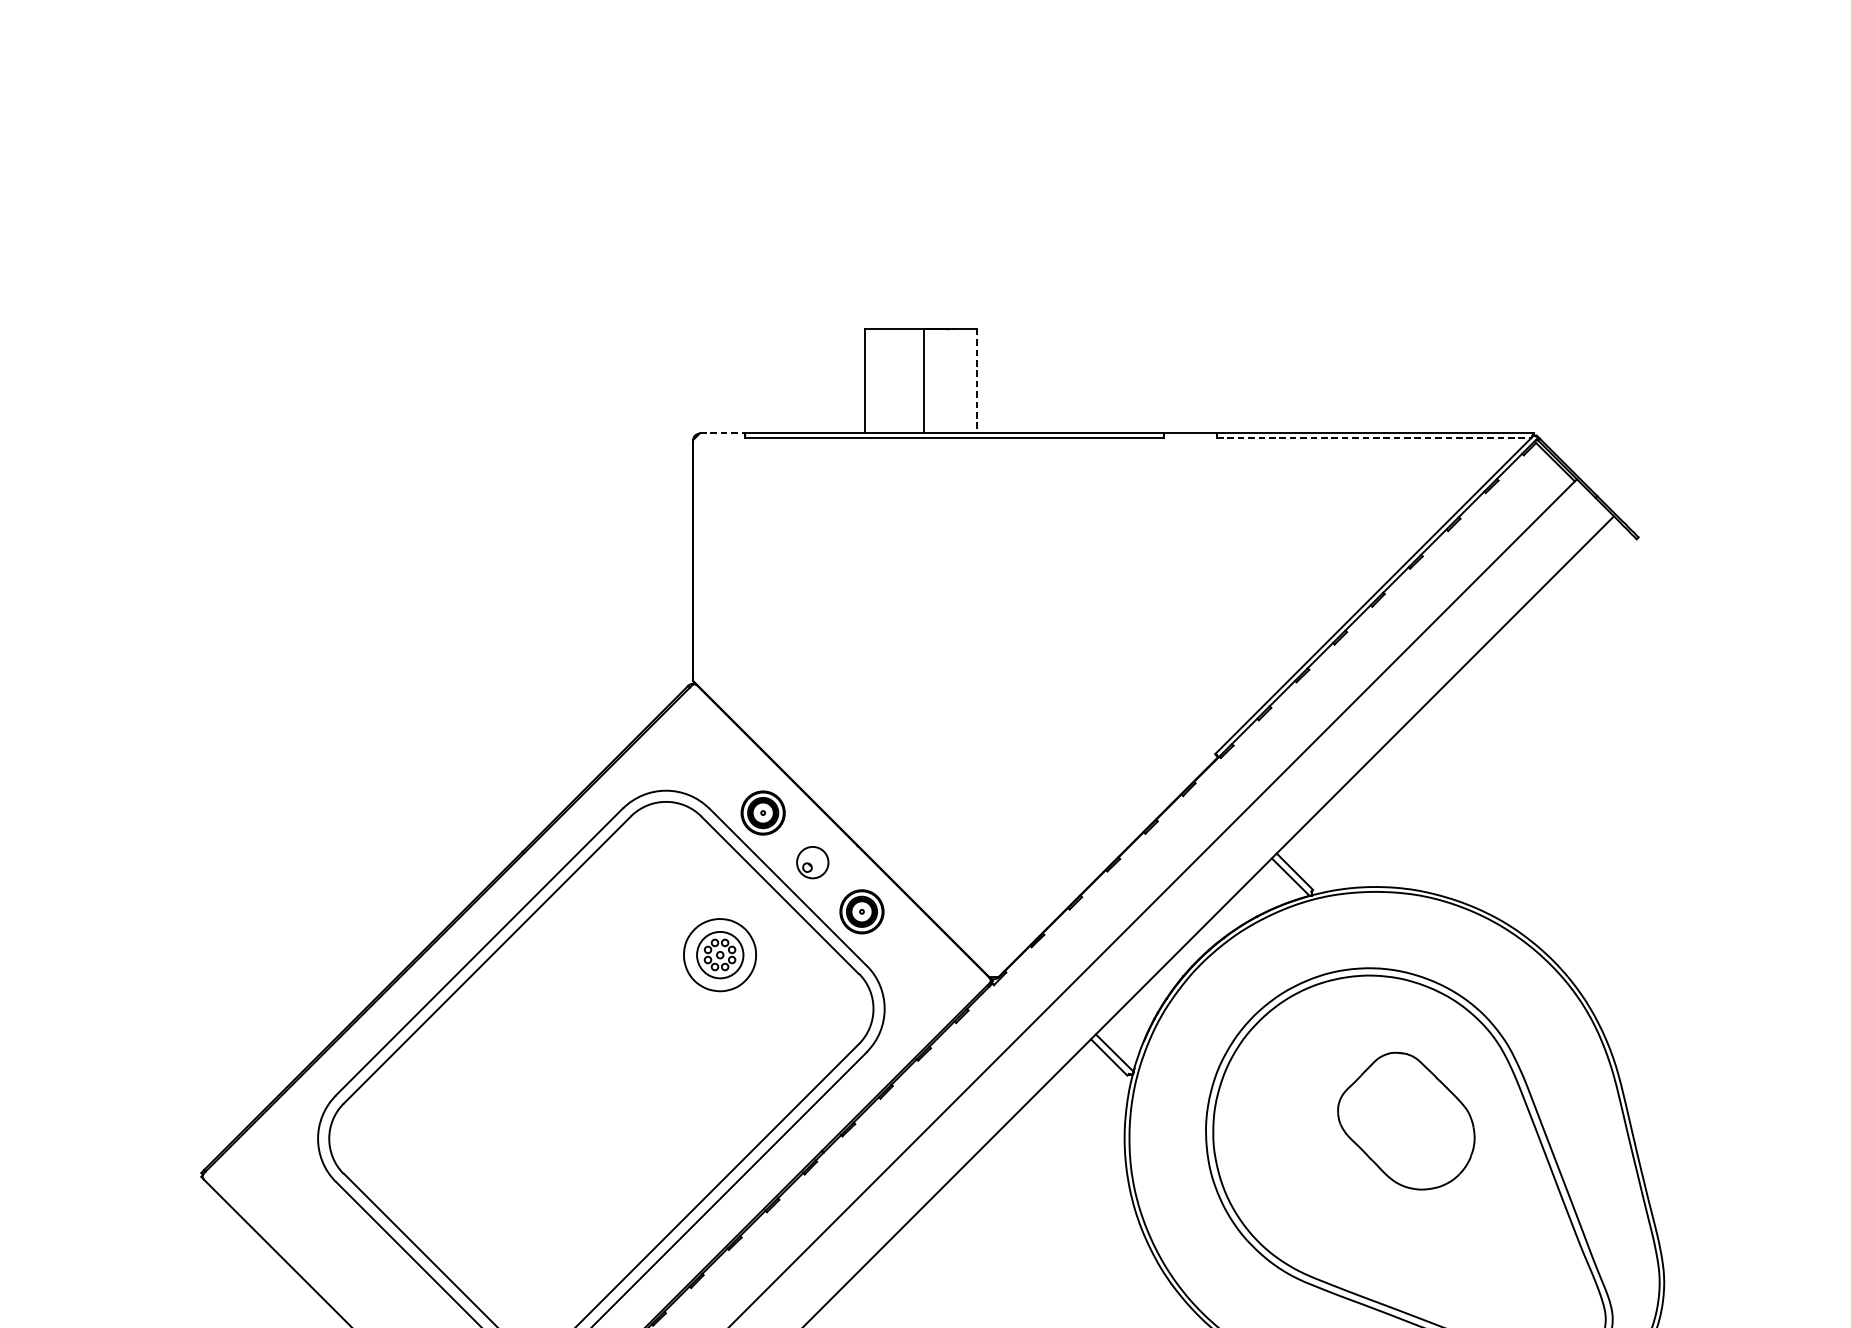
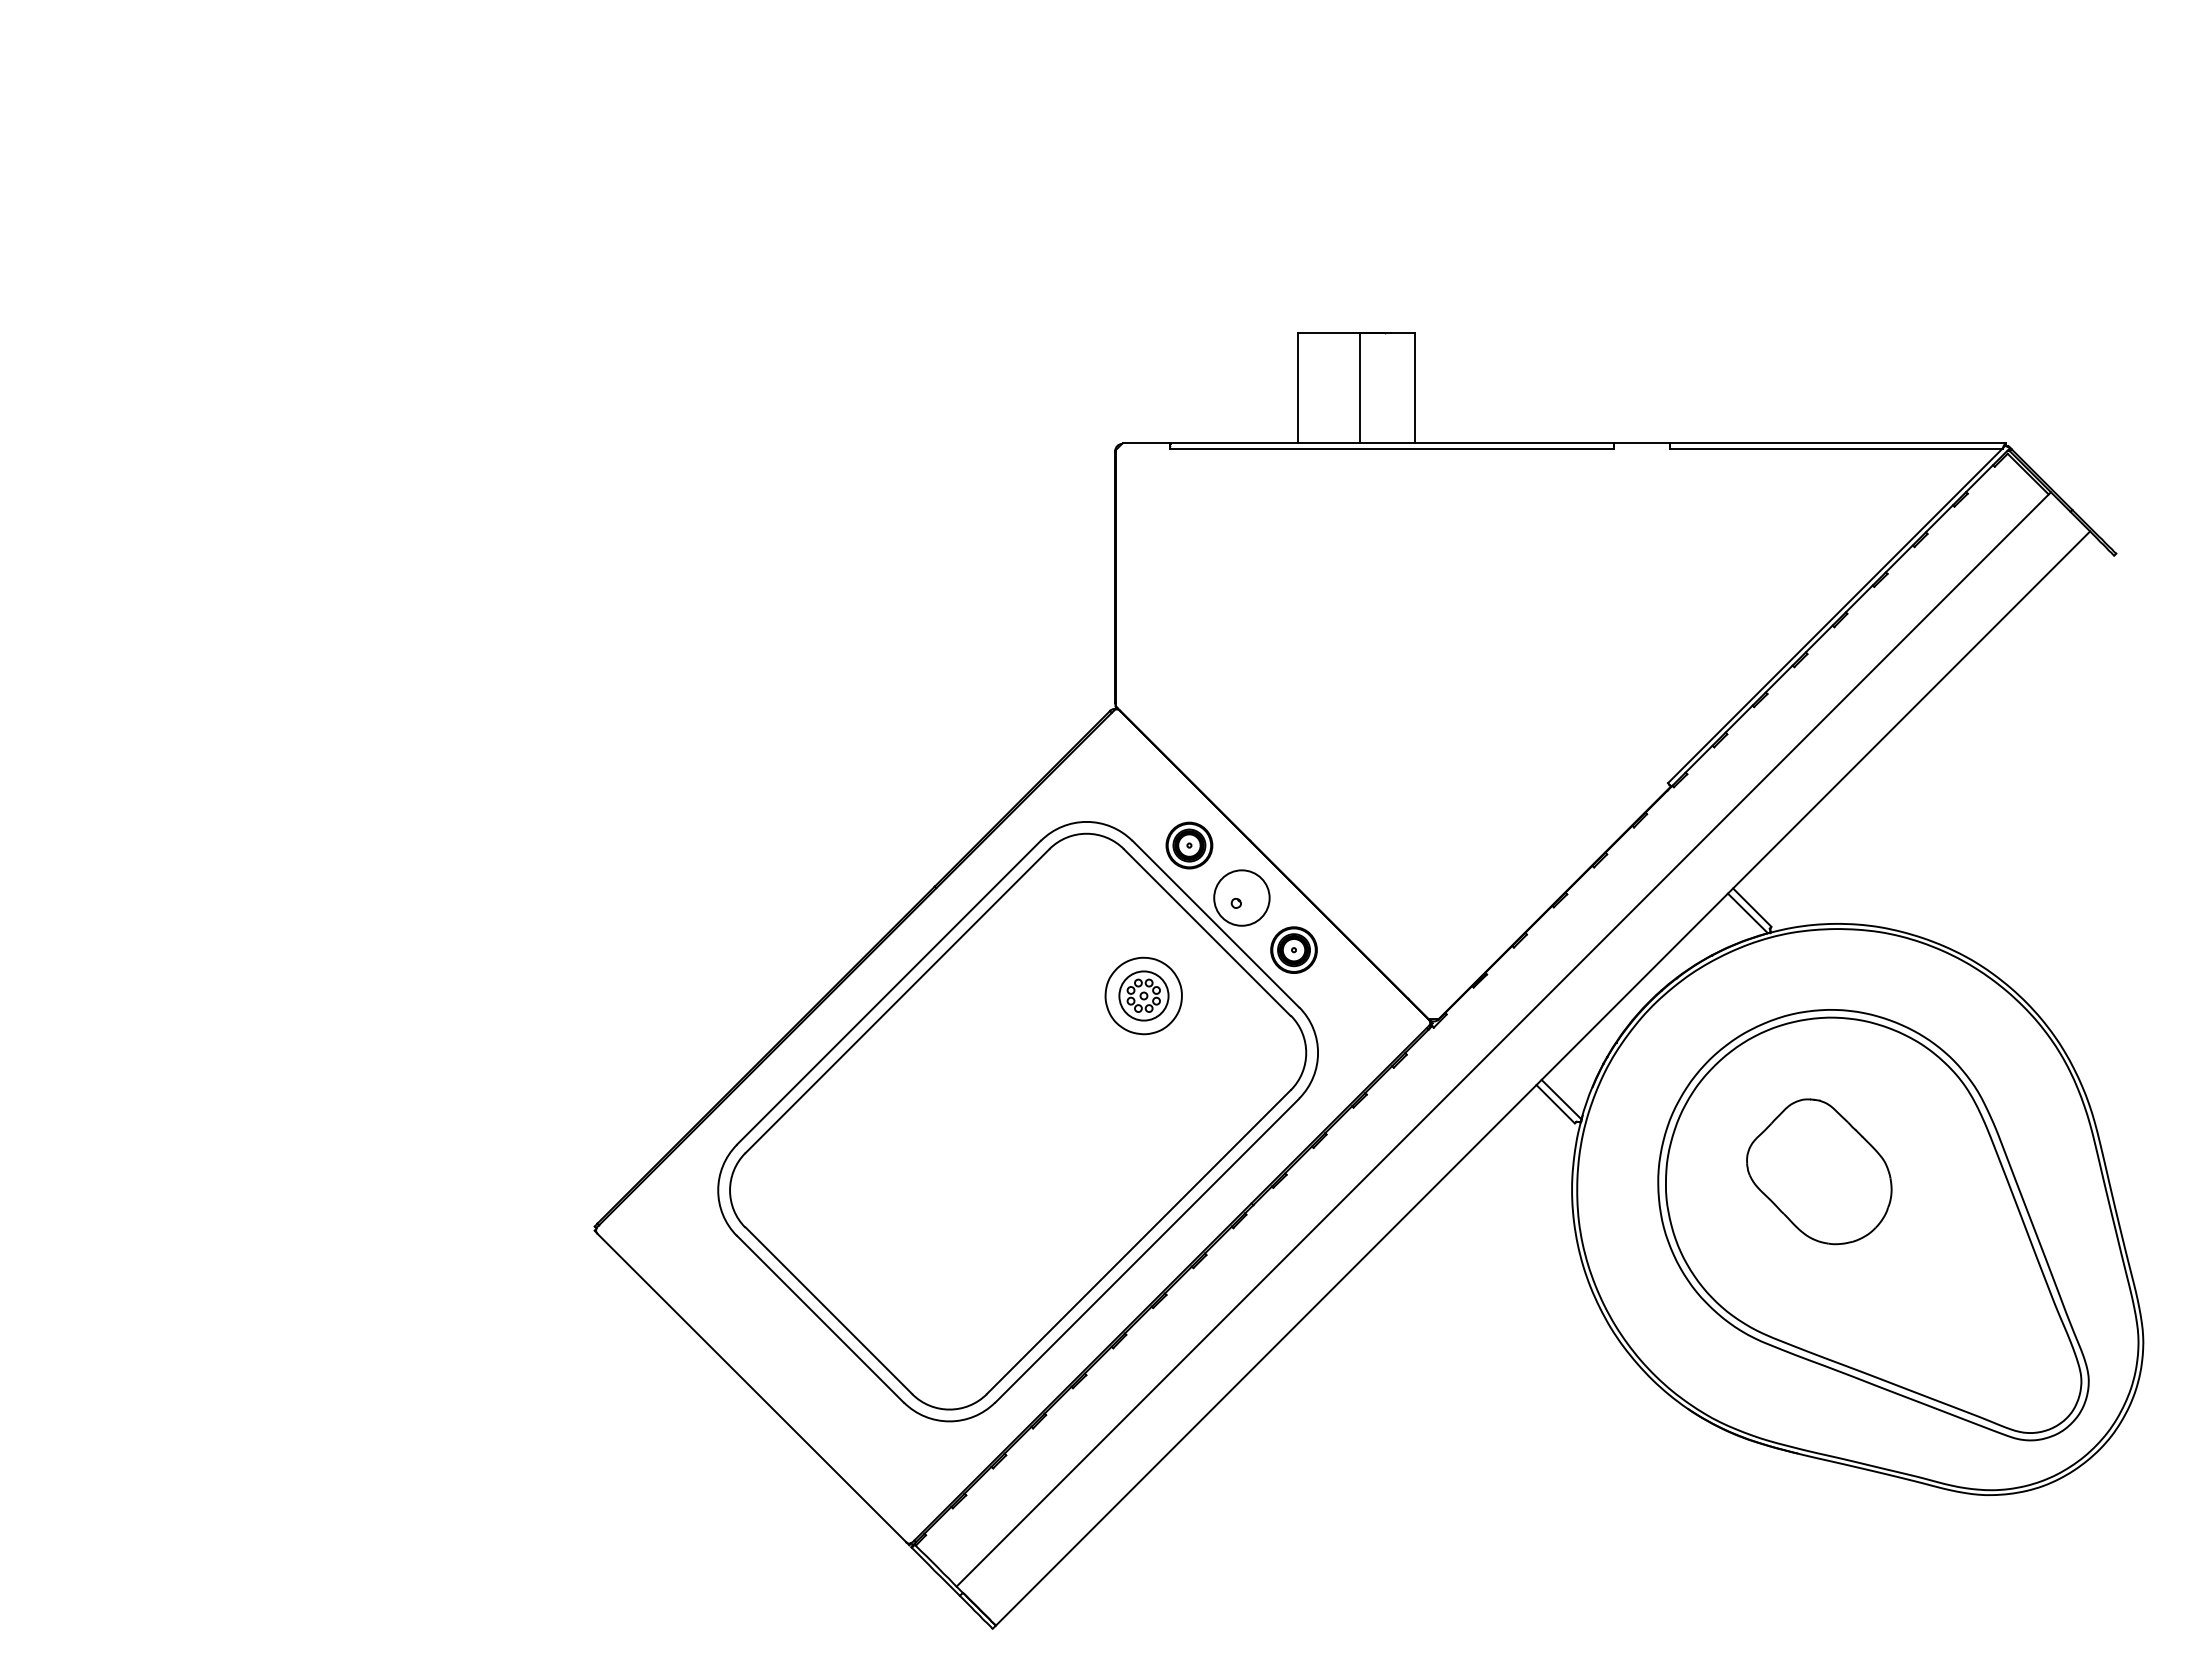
line: (976, 381) -> (1415, 388), dashed -> solid
line: (722, 433) -> (1146, 443), dashed -> solid
line: (1374, 437) -> (1836, 448), dashed -> solid
circle: (812, 862) -> (1241, 897), size x1.67
part: (1406, 1120) -> (1819, 1171), moved

